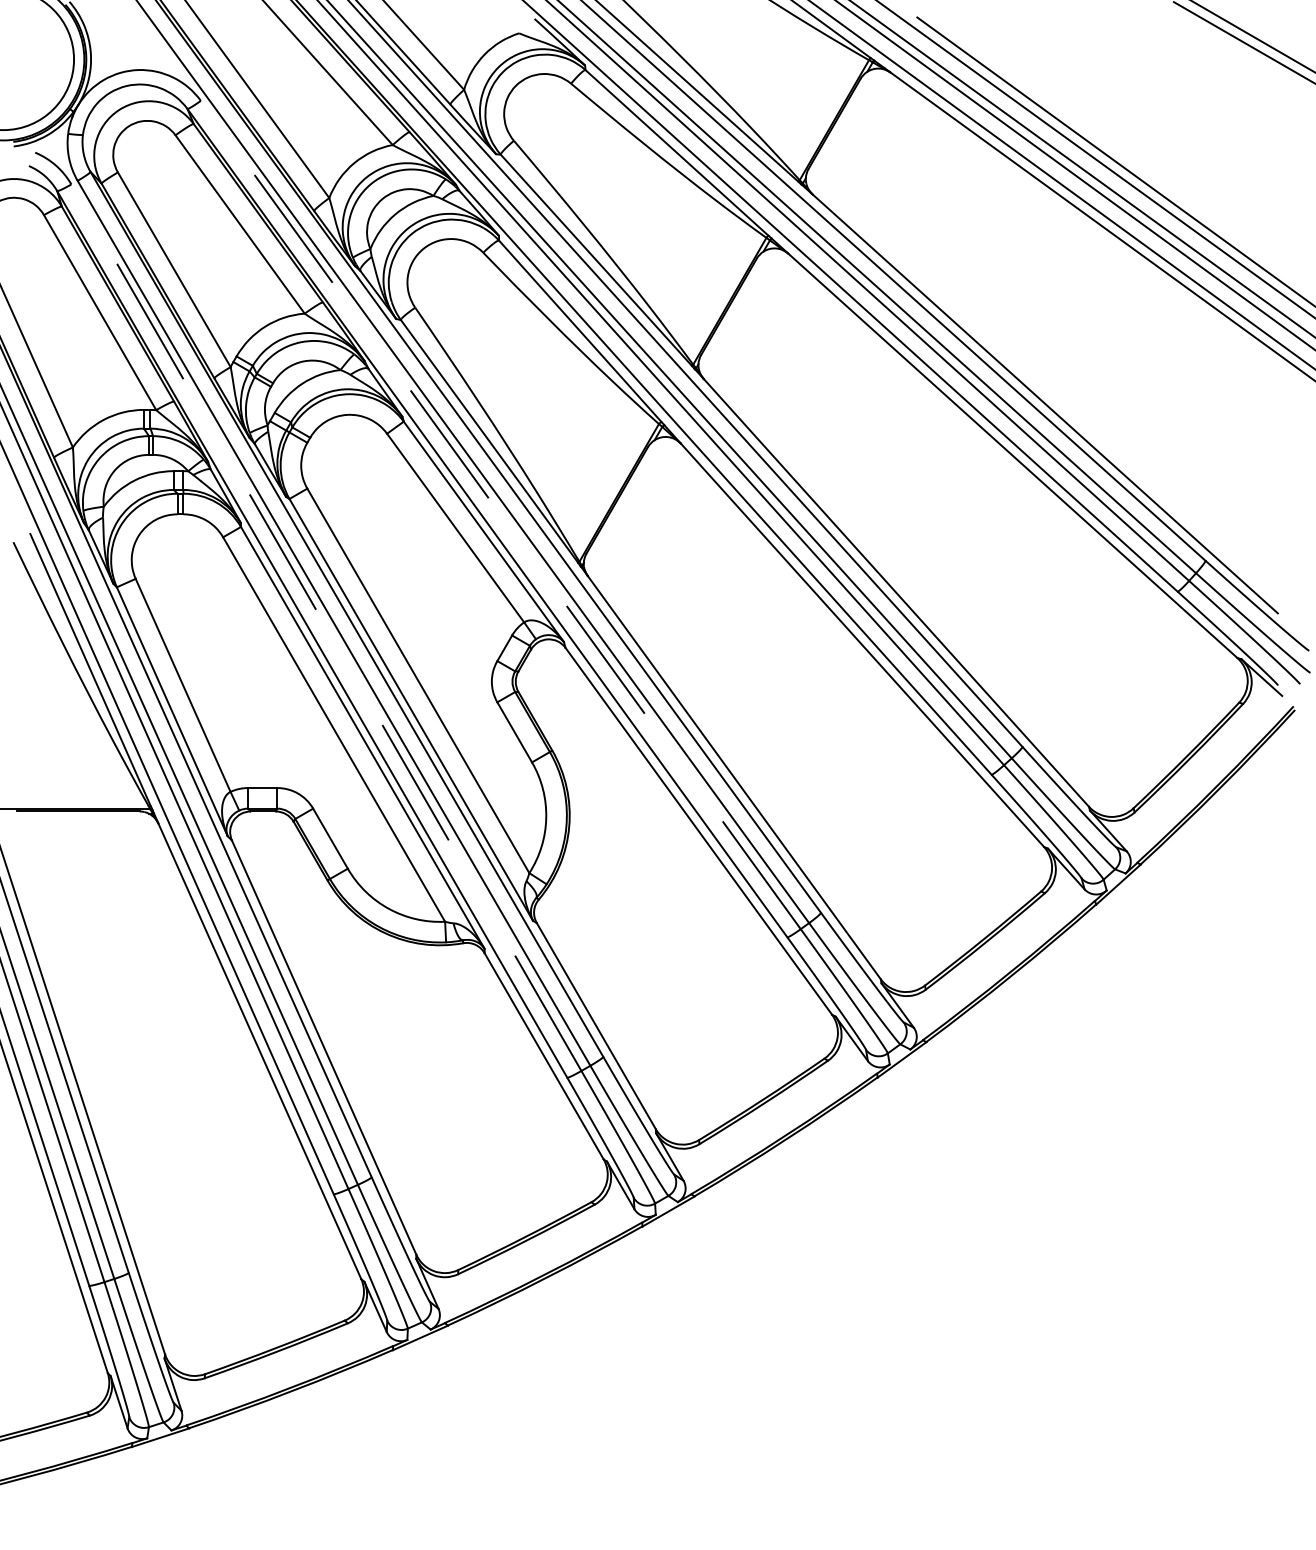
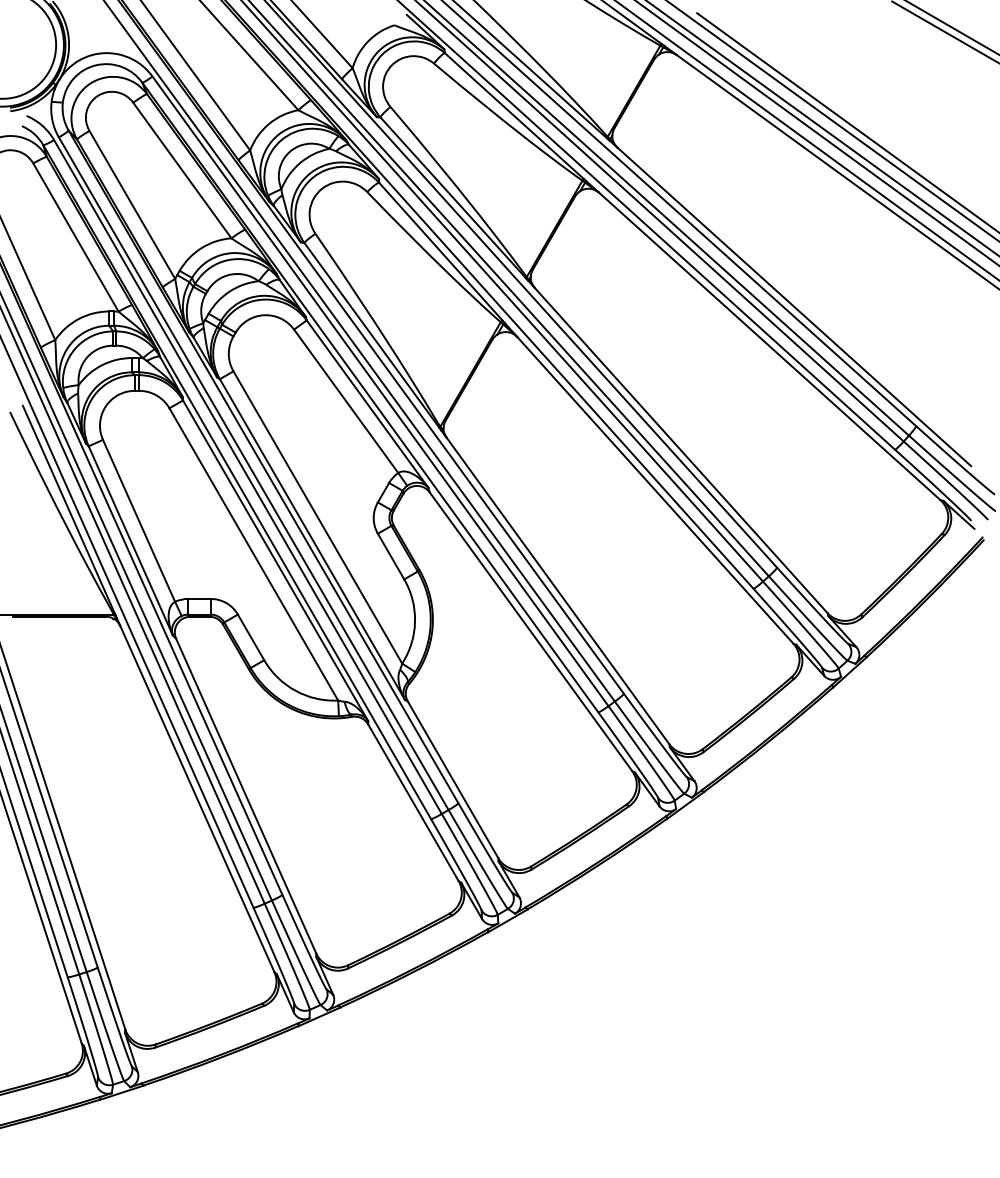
line: (500, 515) -> (380, 391), dashed -> solid
line: (325, 628) -> (247, 477), dashed -> solid

